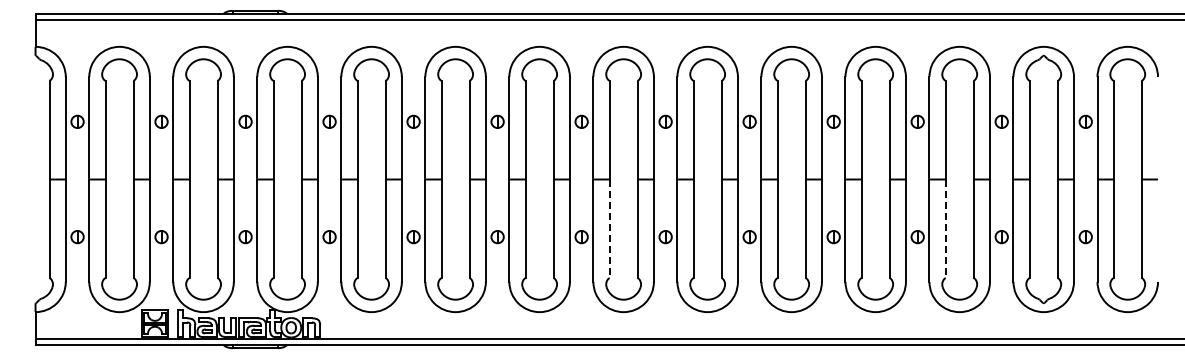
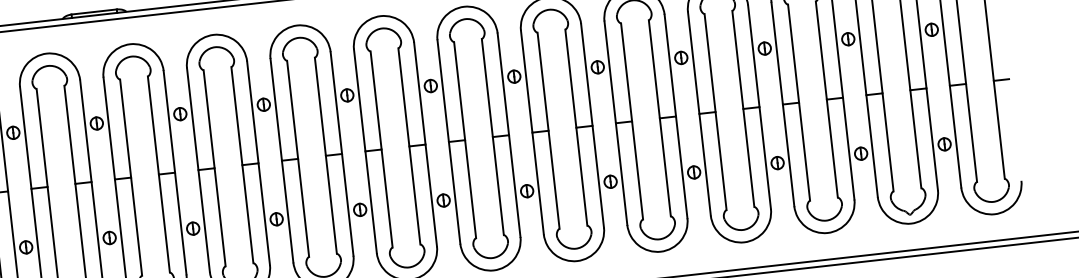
line: (609, 229) -> (470, 189), dashed -> solid
line: (945, 229) -> (804, 152), dashed -> solid

